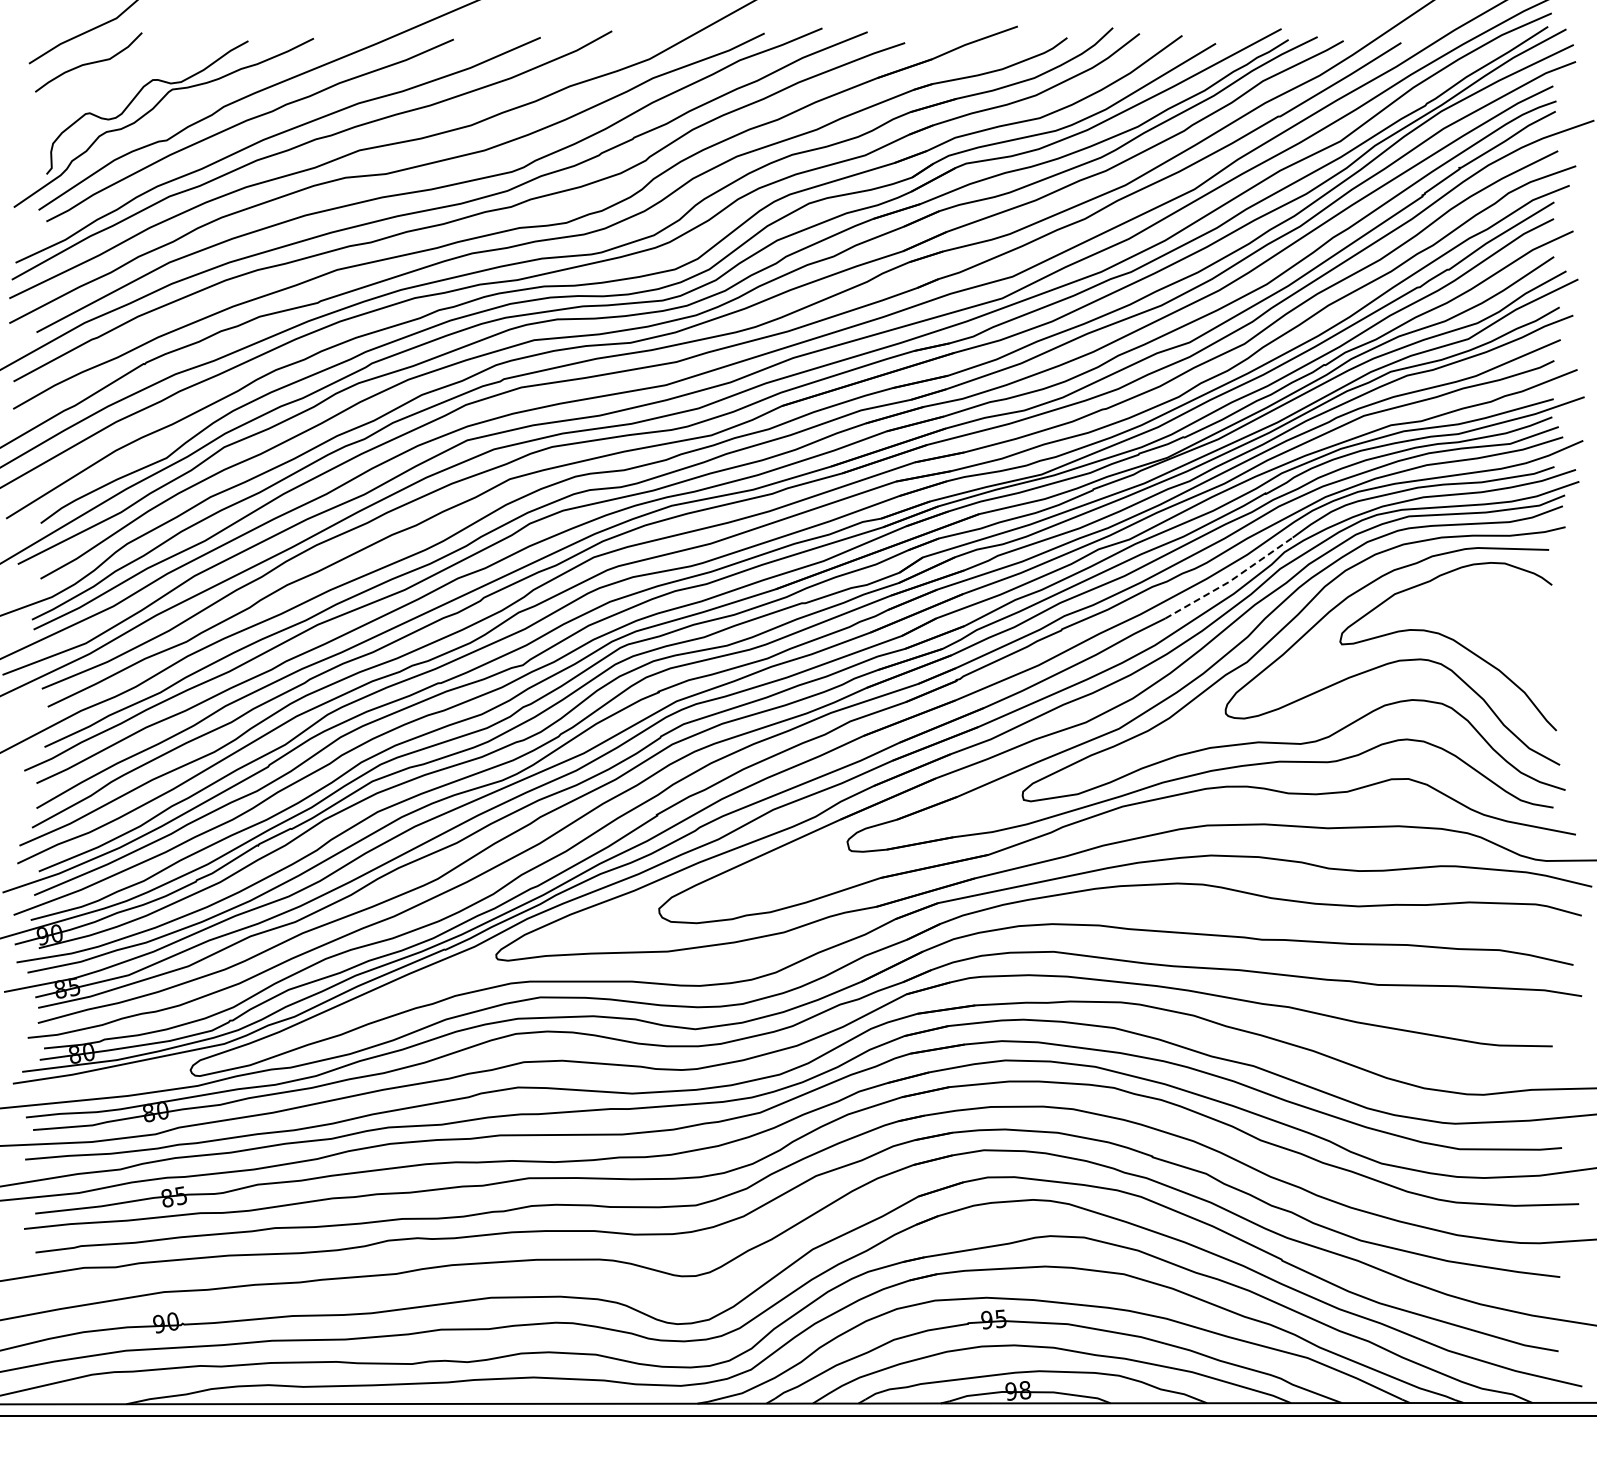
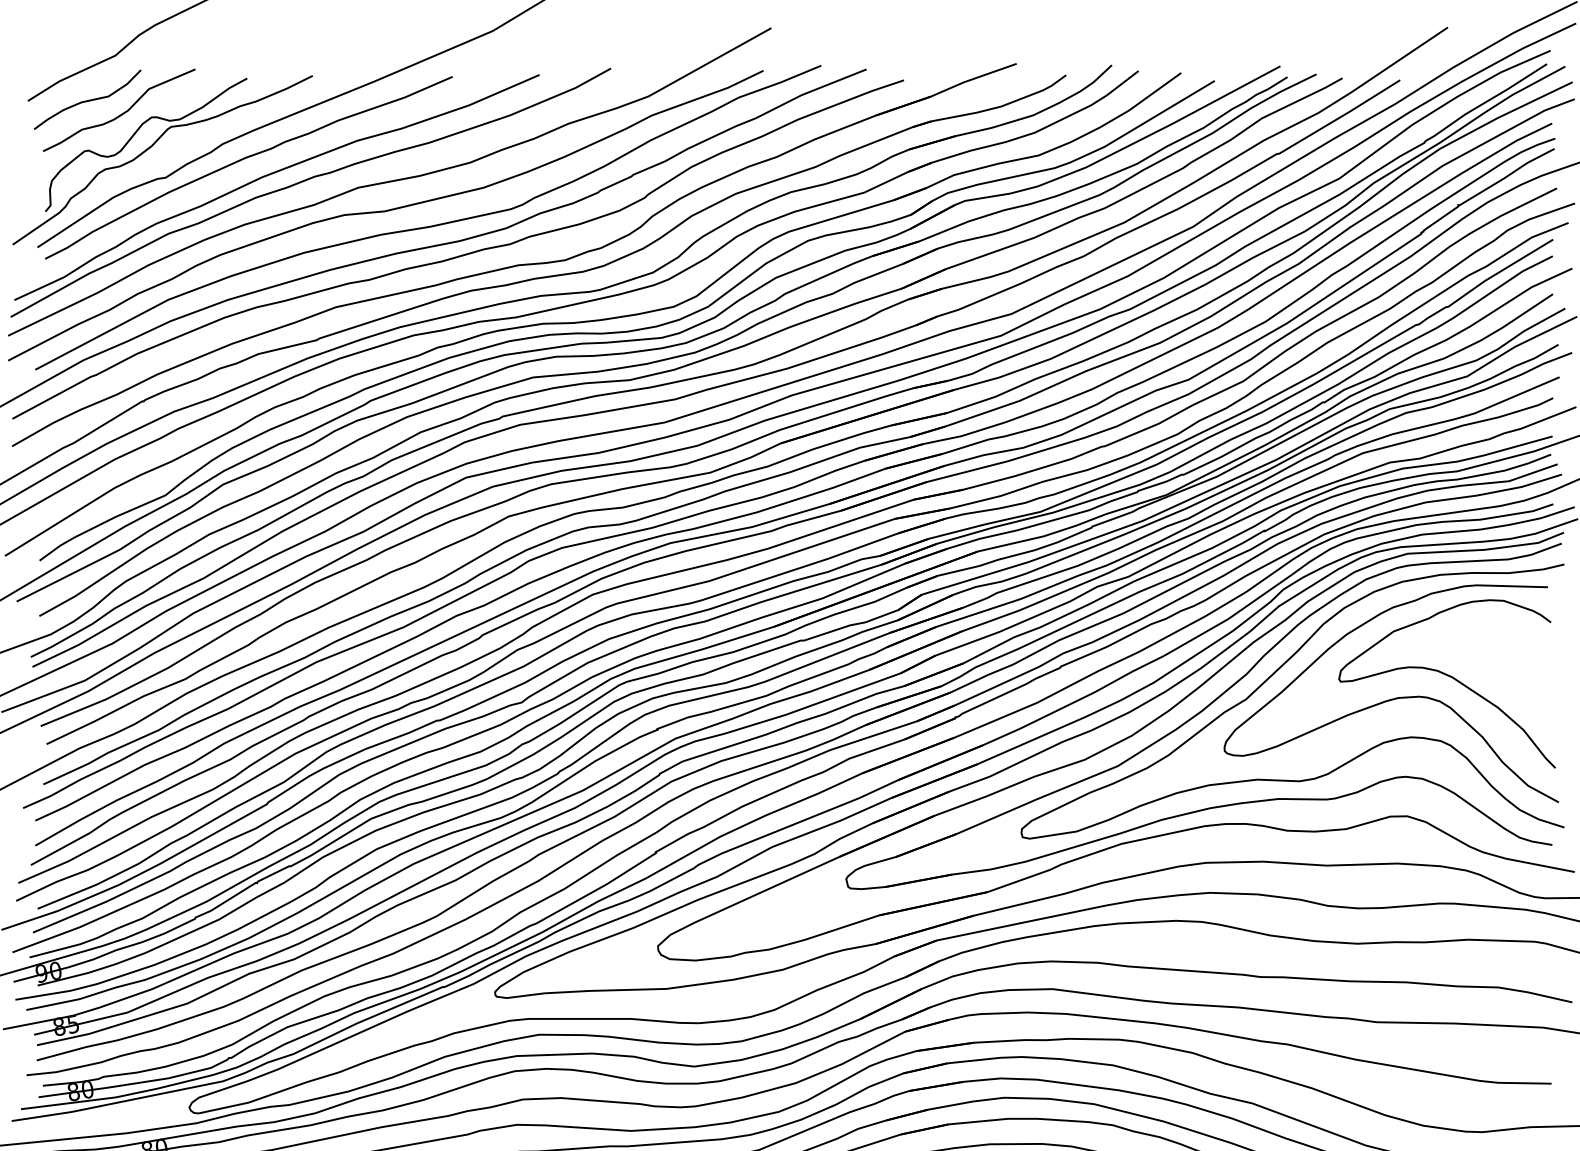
curve: (123, 75) -> (122, 112), added
line: (1231, 580) -> (1230, 617), dashed -> solid

